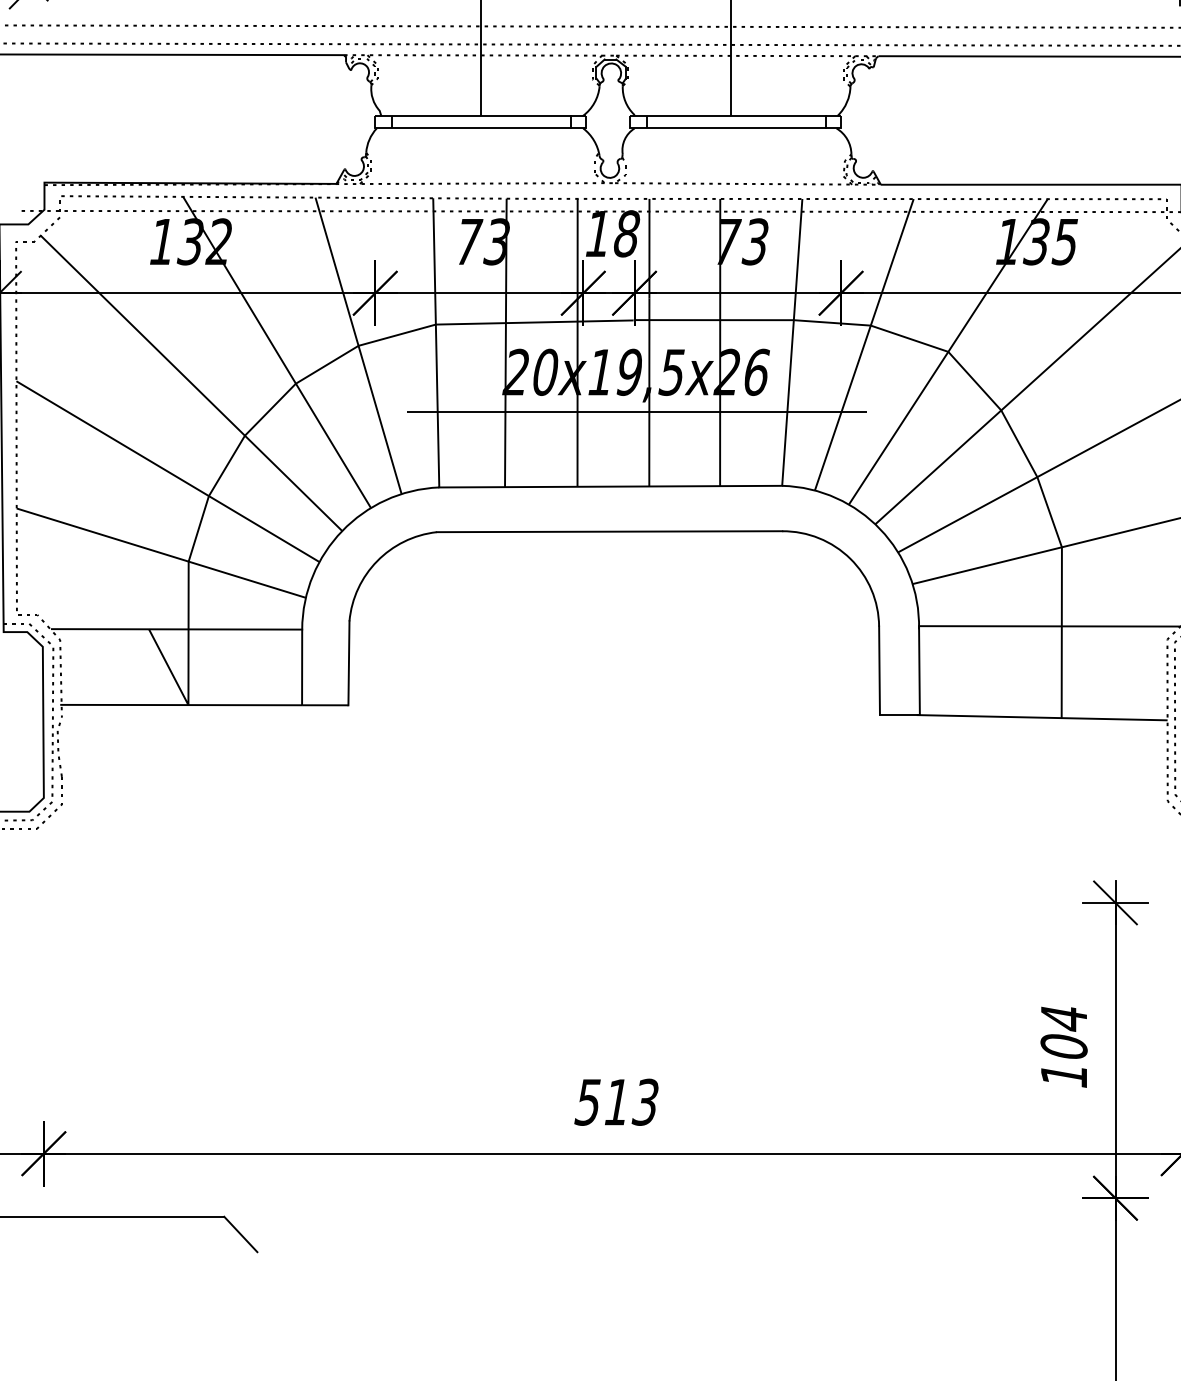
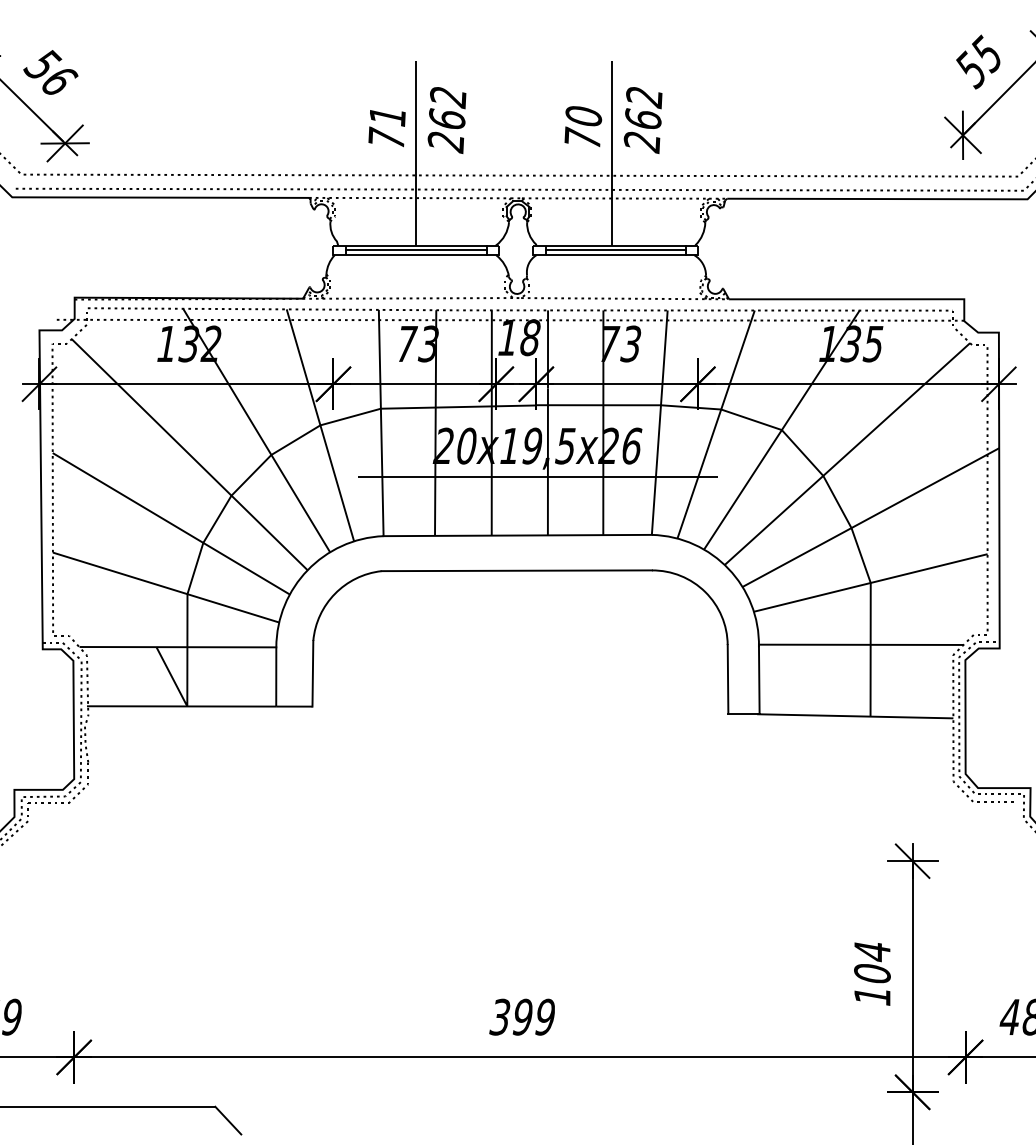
line: (481, 122) -> (416, 250), added
line: (735, 122) -> (615, 250), added
text: (616, 1101) -> (522, 1016), 513 -> 399

